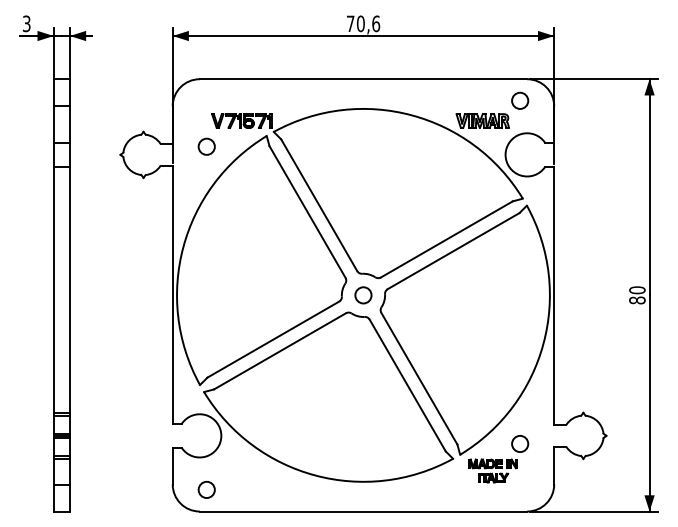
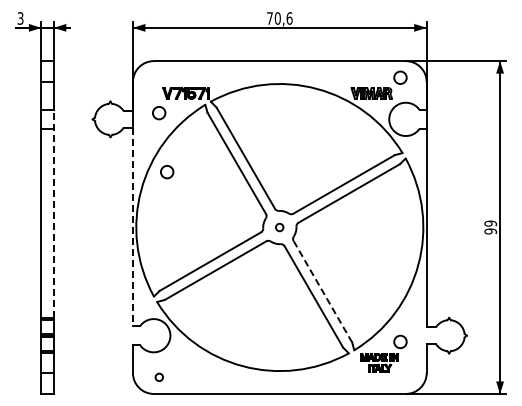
circle: (217, 223) -> (167, 172), added
line: (69, 277) -> (53, 213), solid -> dashed
line: (172, 295) -> (132, 227), solid -> dashed
circle: (363, 295) -> (279, 227), size x0.6
text: (637, 295) -> (490, 227), 80 -> 99
line: (418, 378) -> (322, 291), solid -> dashed
circle: (207, 490) -> (159, 377), size x0.6

